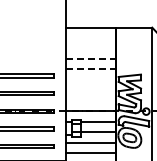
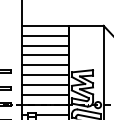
line: (90, 38) -> (45, 36), added
line: (90, 48) -> (45, 45), added
line: (90, 58) -> (45, 54), dashed -> solid
line: (90, 69) -> (45, 65), dashed -> solid
line: (90, 79) -> (45, 74), added
line: (90, 90) -> (45, 85), added
line: (90, 100) -> (45, 94), added

